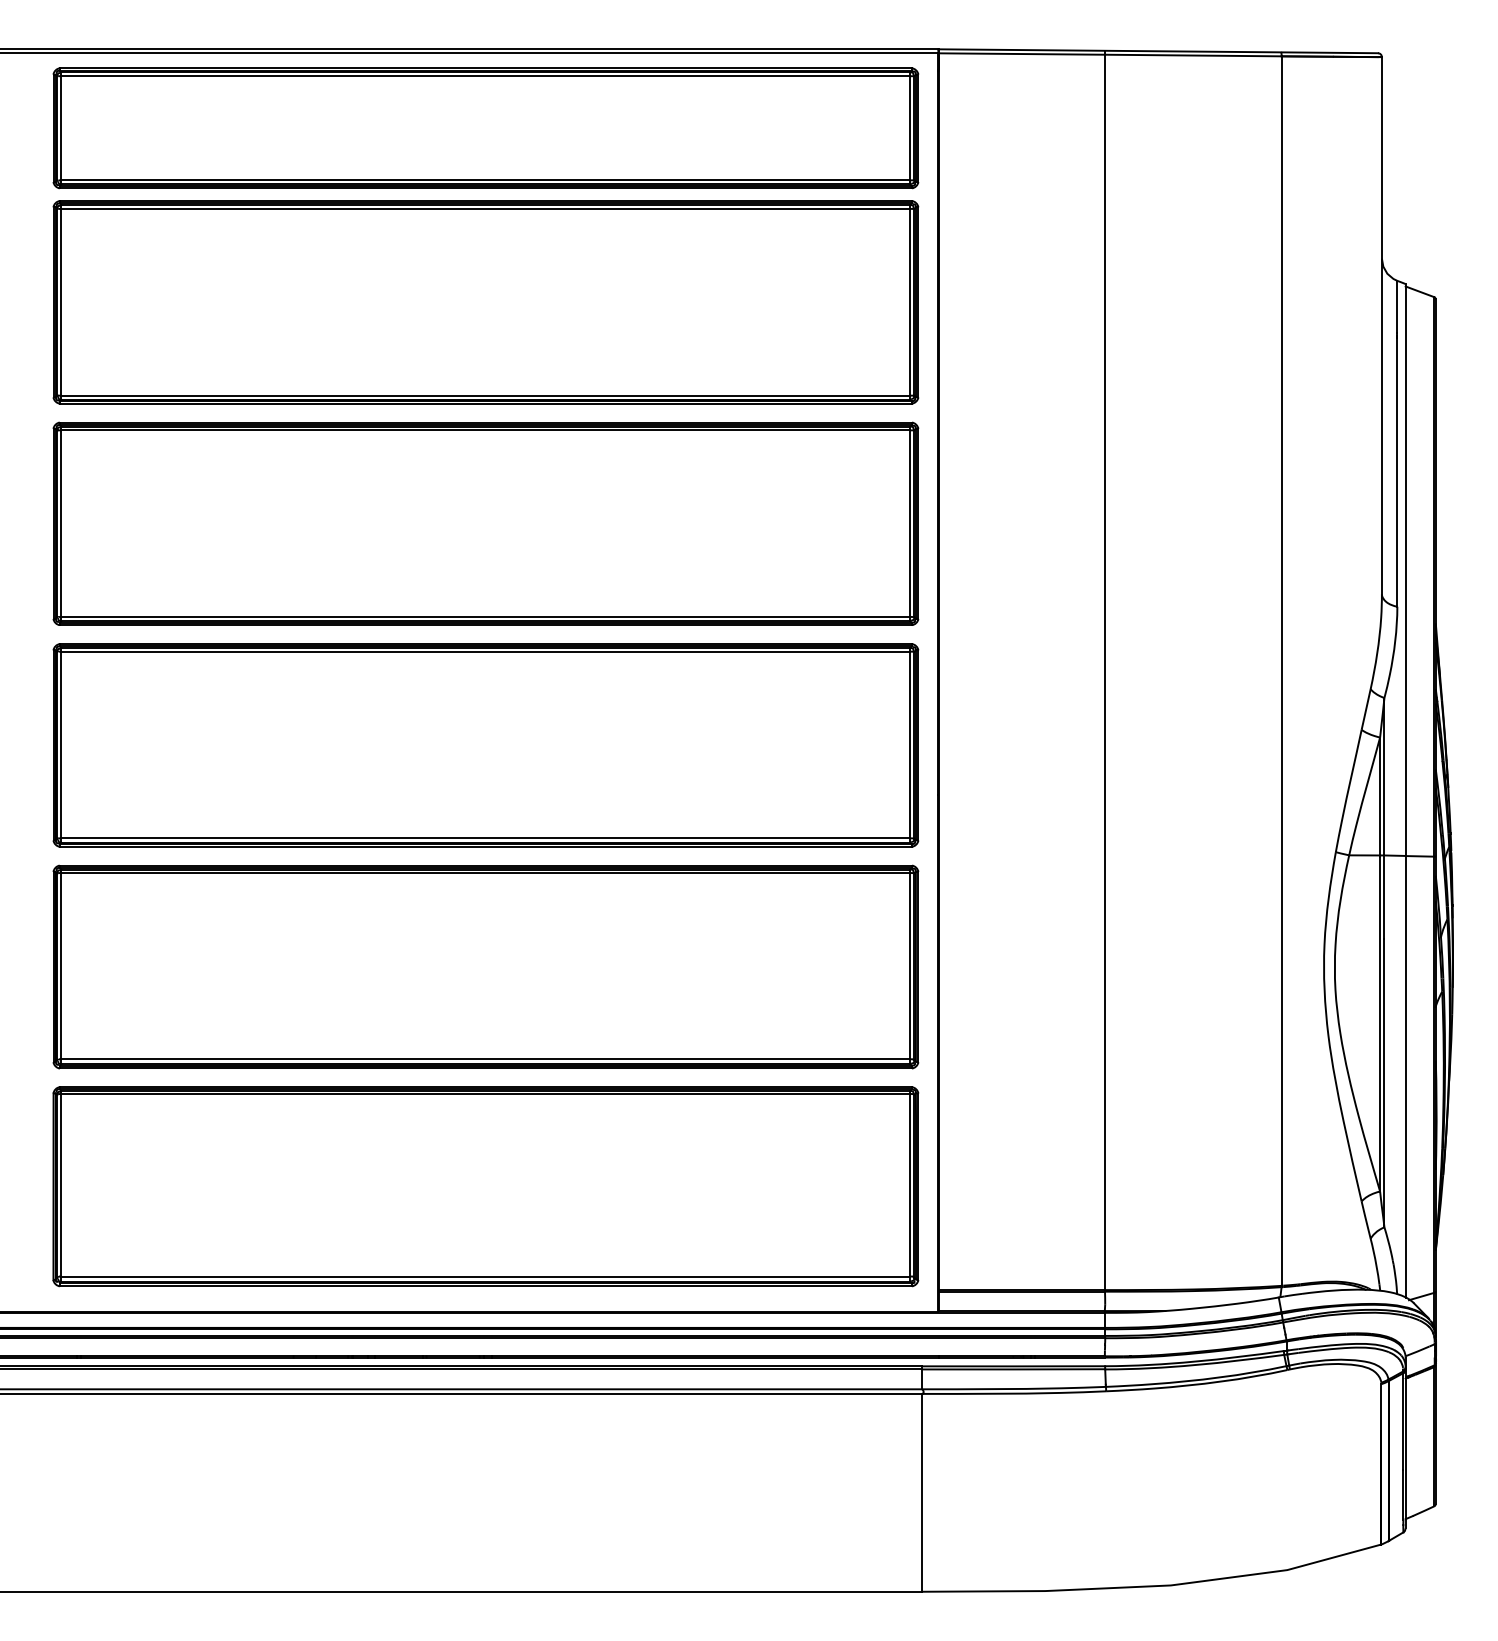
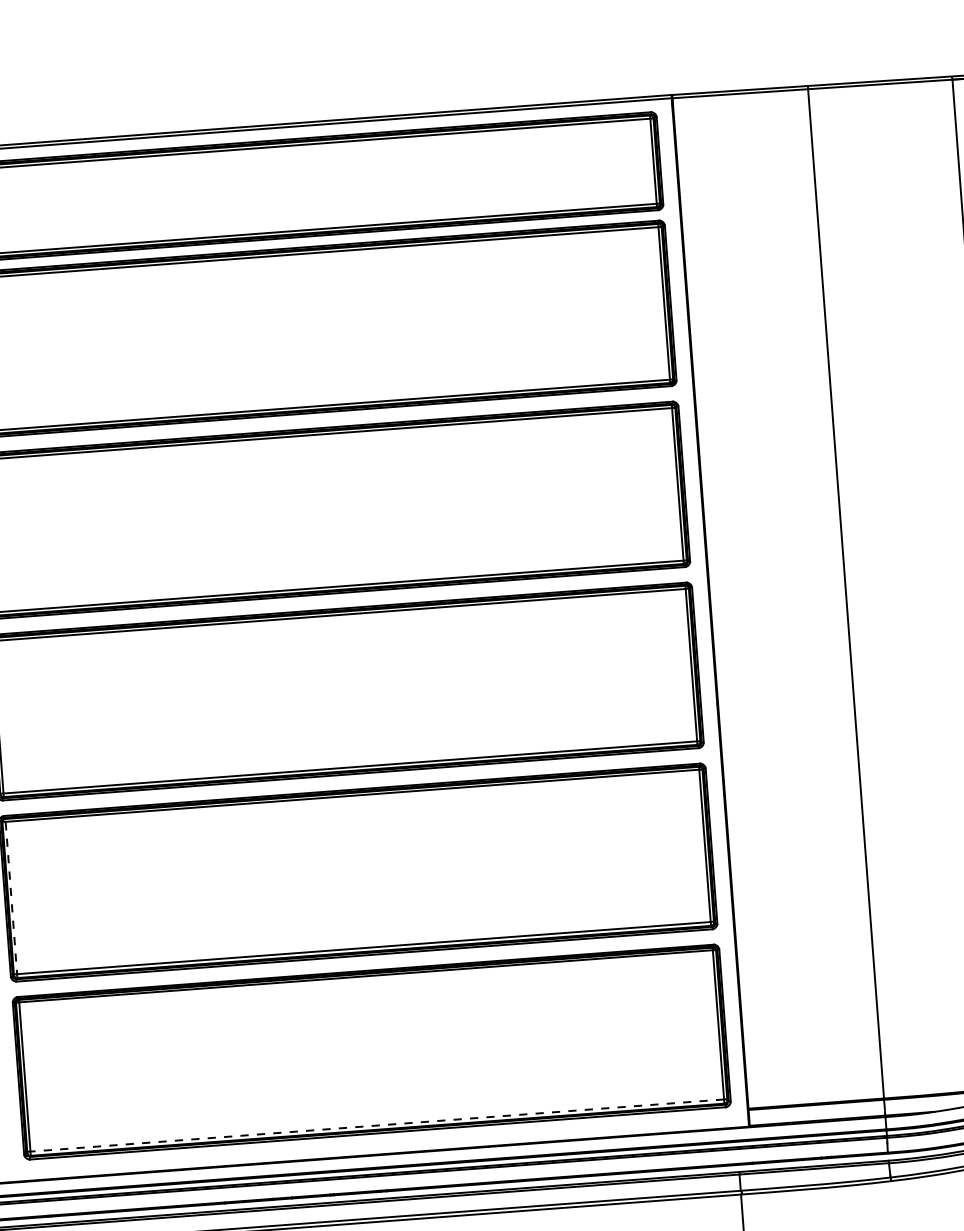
line: (61, 966) -> (11, 898), solid -> dashed
line: (485, 1276) -> (376, 1125), solid -> dashed

